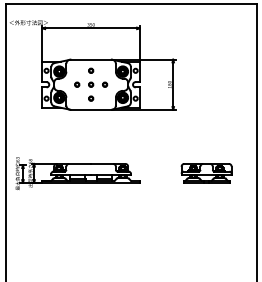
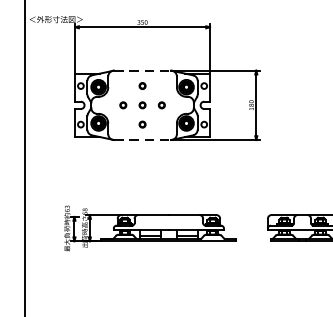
line: (91, 59) -> (143, 70), solid -> dashed
line: (91, 109) -> (143, 139), solid -> dashed
part: (77, 173) -> (150, 228), moved

